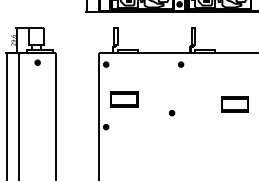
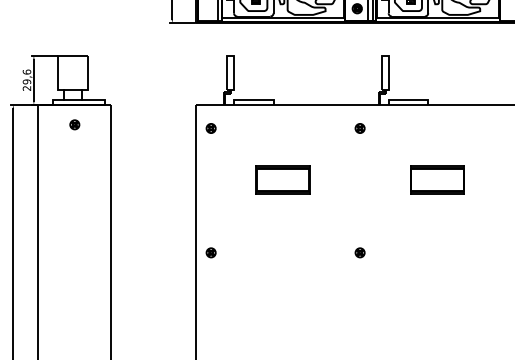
part: (124, 99) -> (283, 180), moved
part: (234, 104) -> (436, 180), moved
part: (171, 113) -> (358, 253), moved

